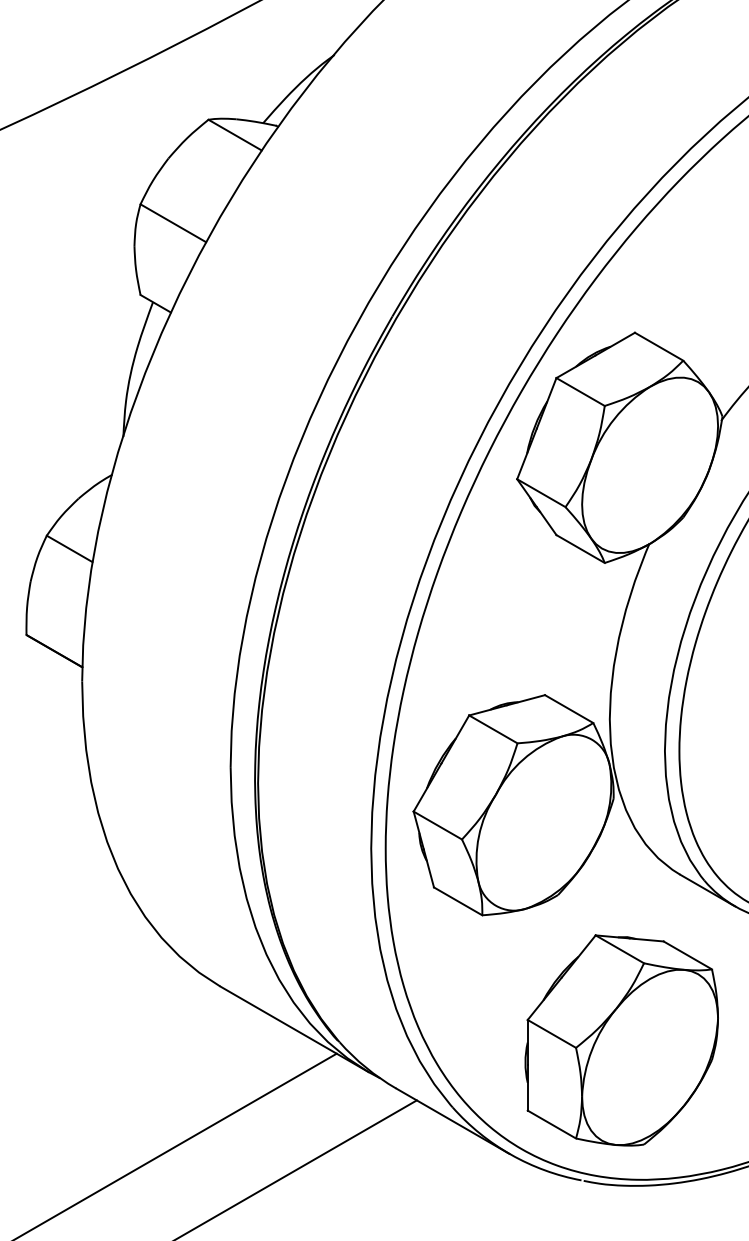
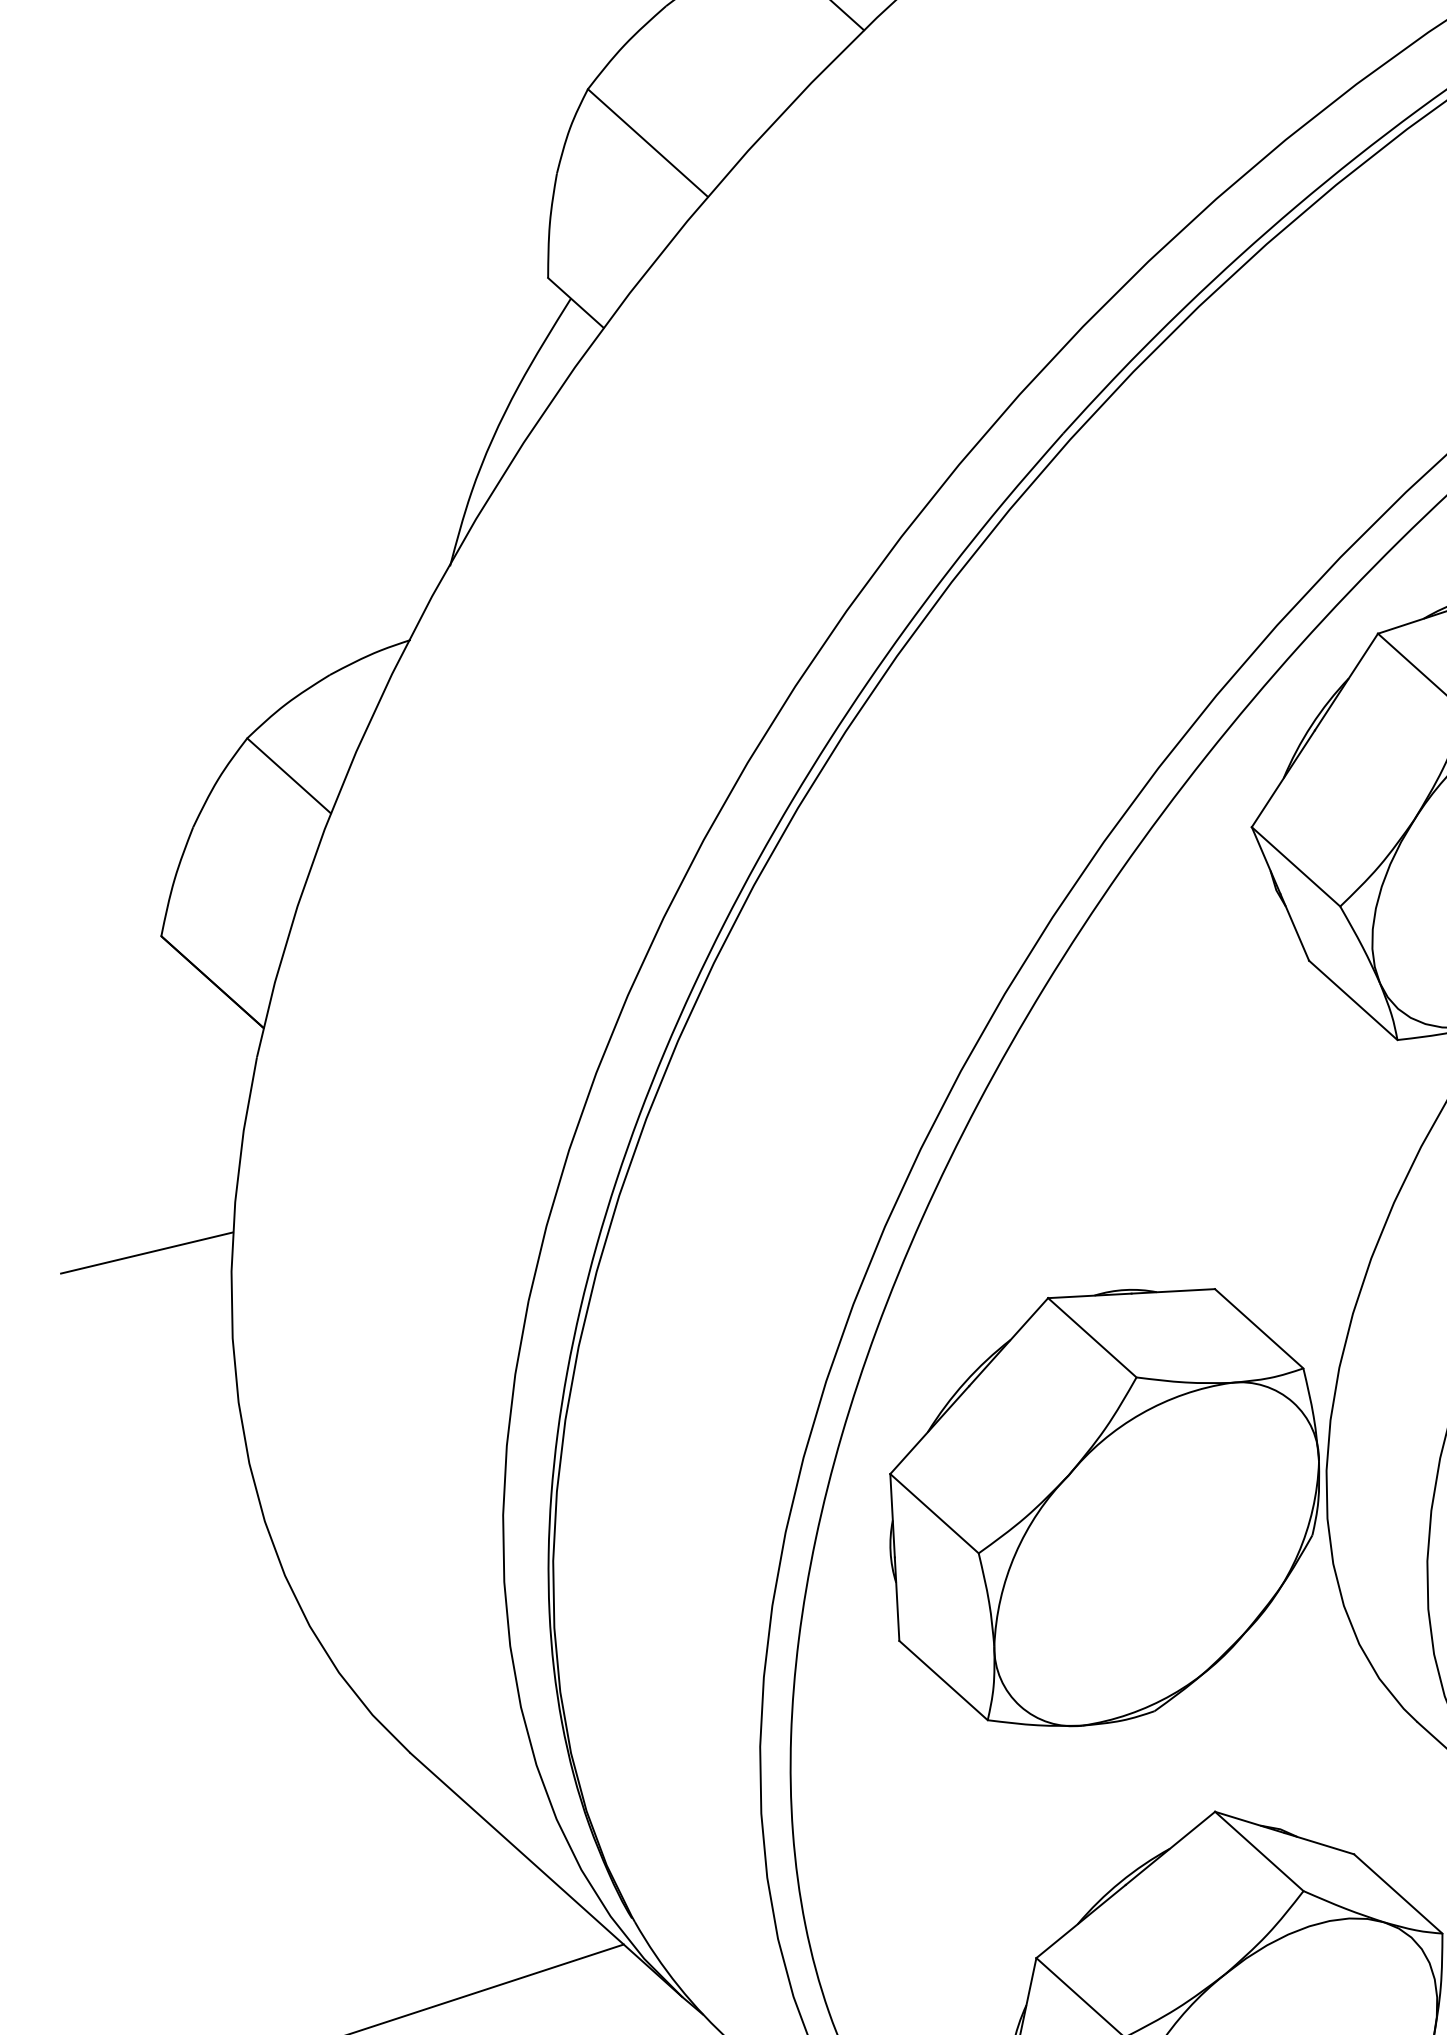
line: (50, 781) -> (147, 1251), added

